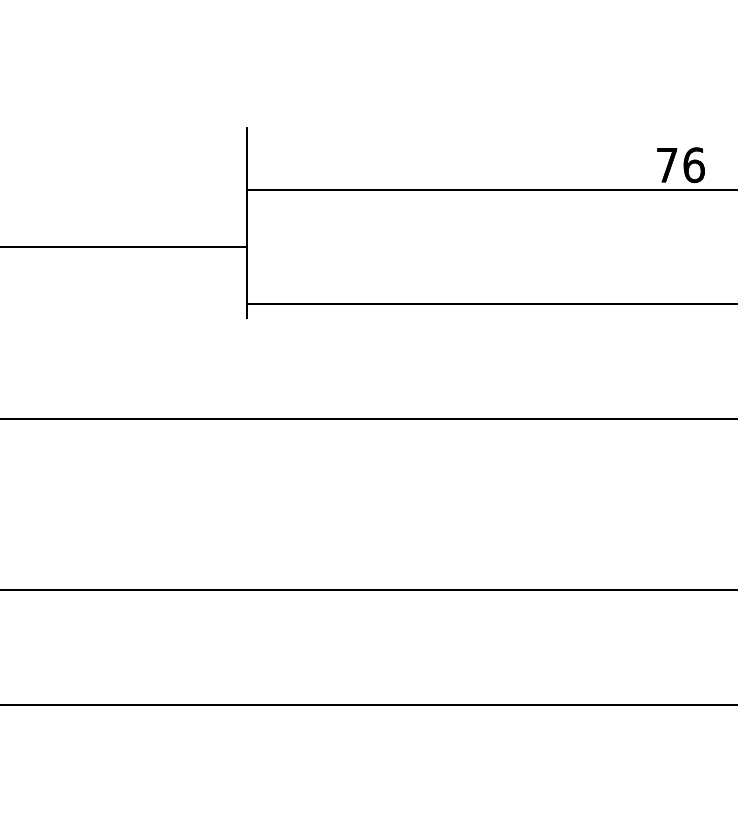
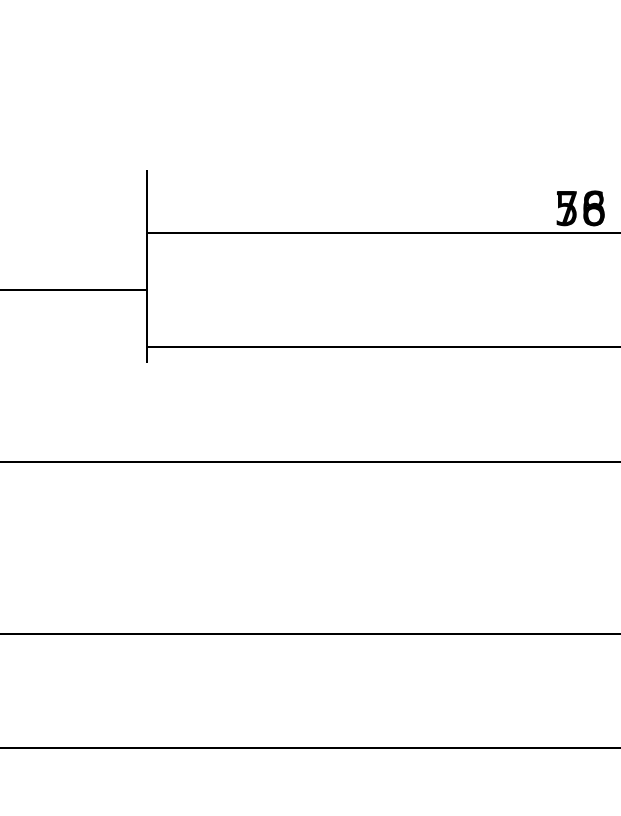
text: (680, 164) -> (580, 207), 76 -> 58

